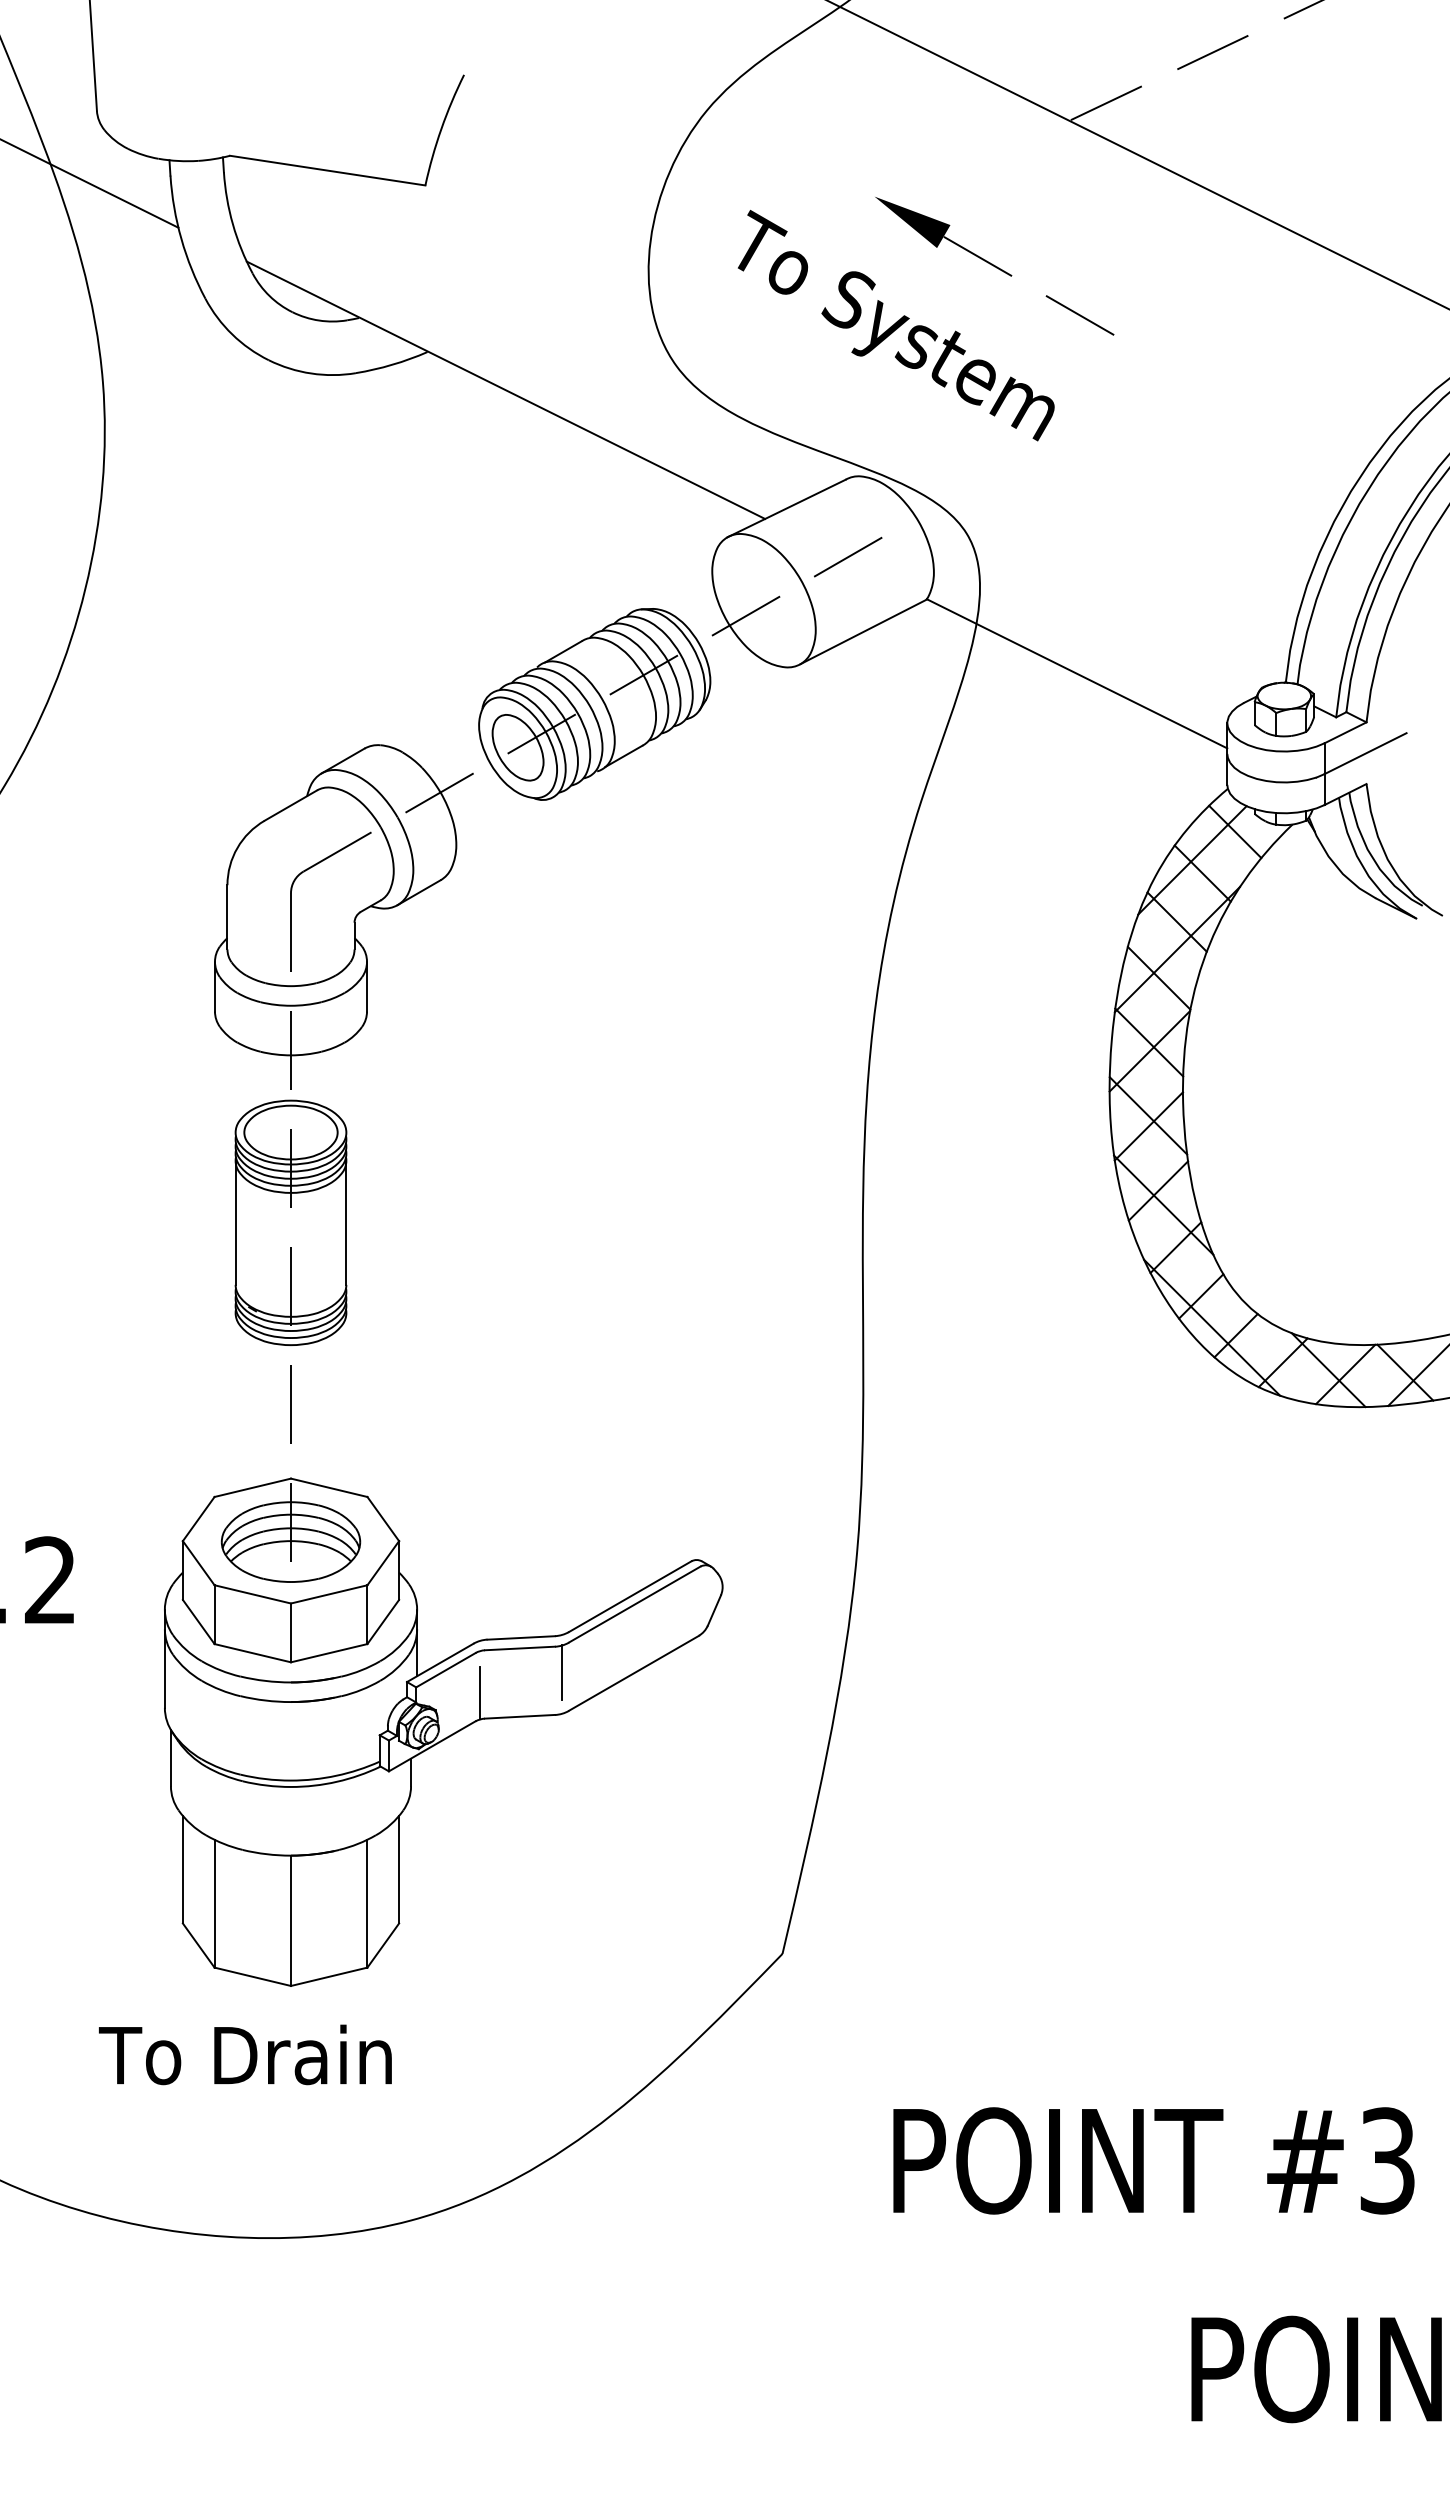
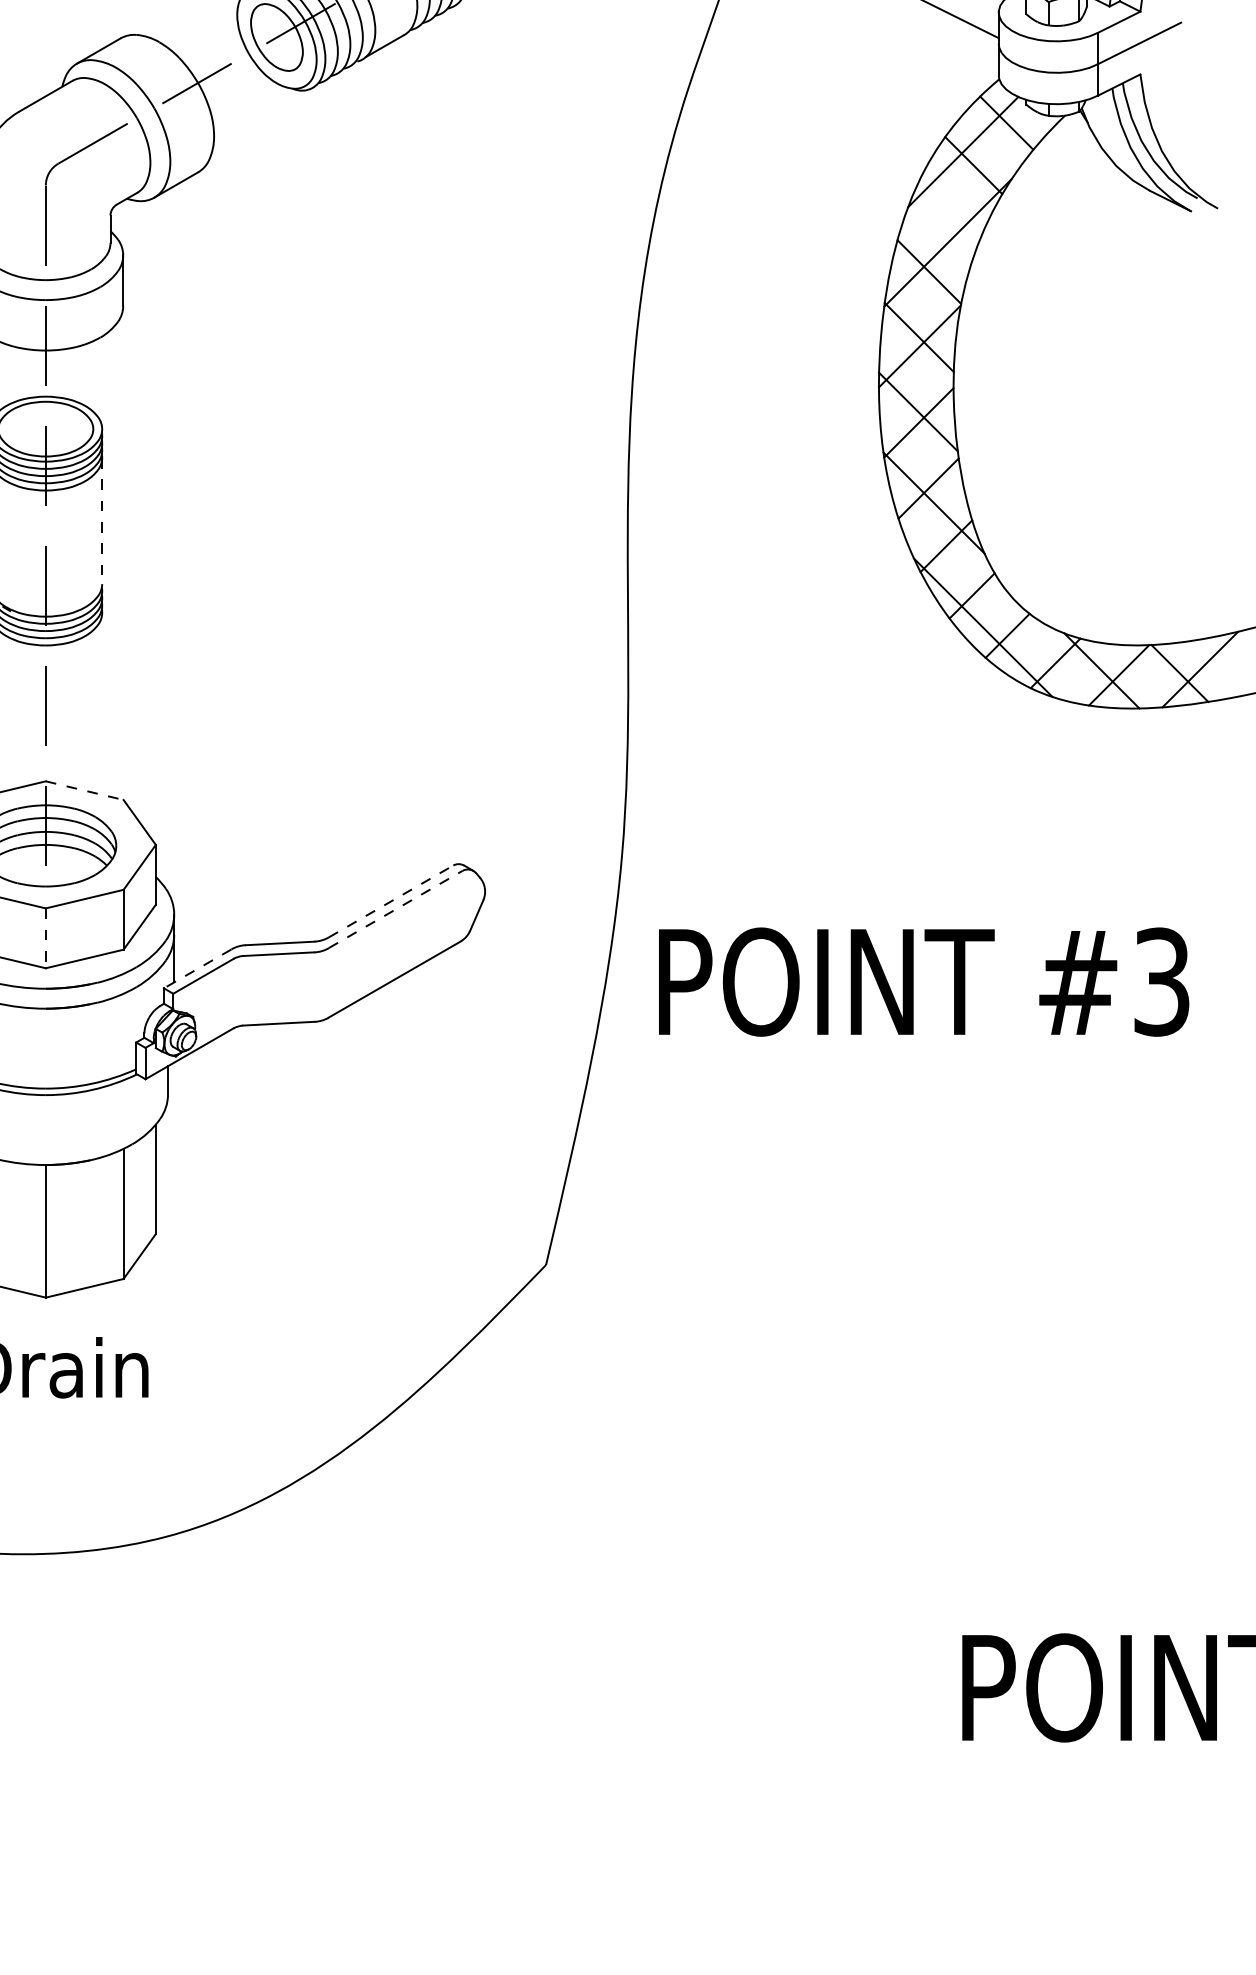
line: (1176, 921) -> (947, 214), removed
line: (346, 1222) -> (102, 520), solid -> dashed
line: (329, 1487) -> (85, 790), solid -> dashed
line: (630, 1596) -> (391, 901), solid -> dashed
line: (634, 1604) -> (395, 909), solid -> dashed
line: (291, 1633) -> (46, 938), solid -> dashed
line: (439, 1663) -> (196, 969), solid -> dashed
line: (562, 1672) -> (322, 978), removed
line: (480, 1692) -> (238, 998), removed
text: (1153, 2160) -> (923, 981), moved

